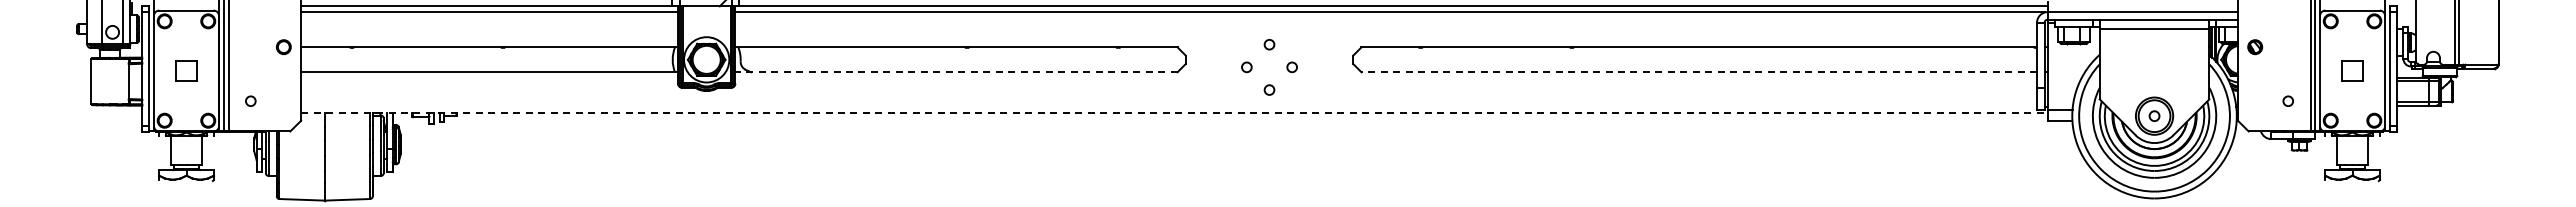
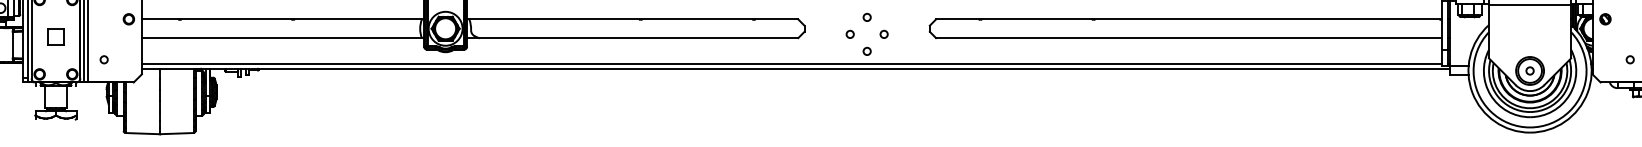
line: (955, 72) -> (631, 38), dashed -> solid
line: (1699, 72) -> (1189, 38), dashed -> solid
line: (1169, 107) -> (792, 64), added
line: (1174, 113) -> (796, 68), dashed -> solid

